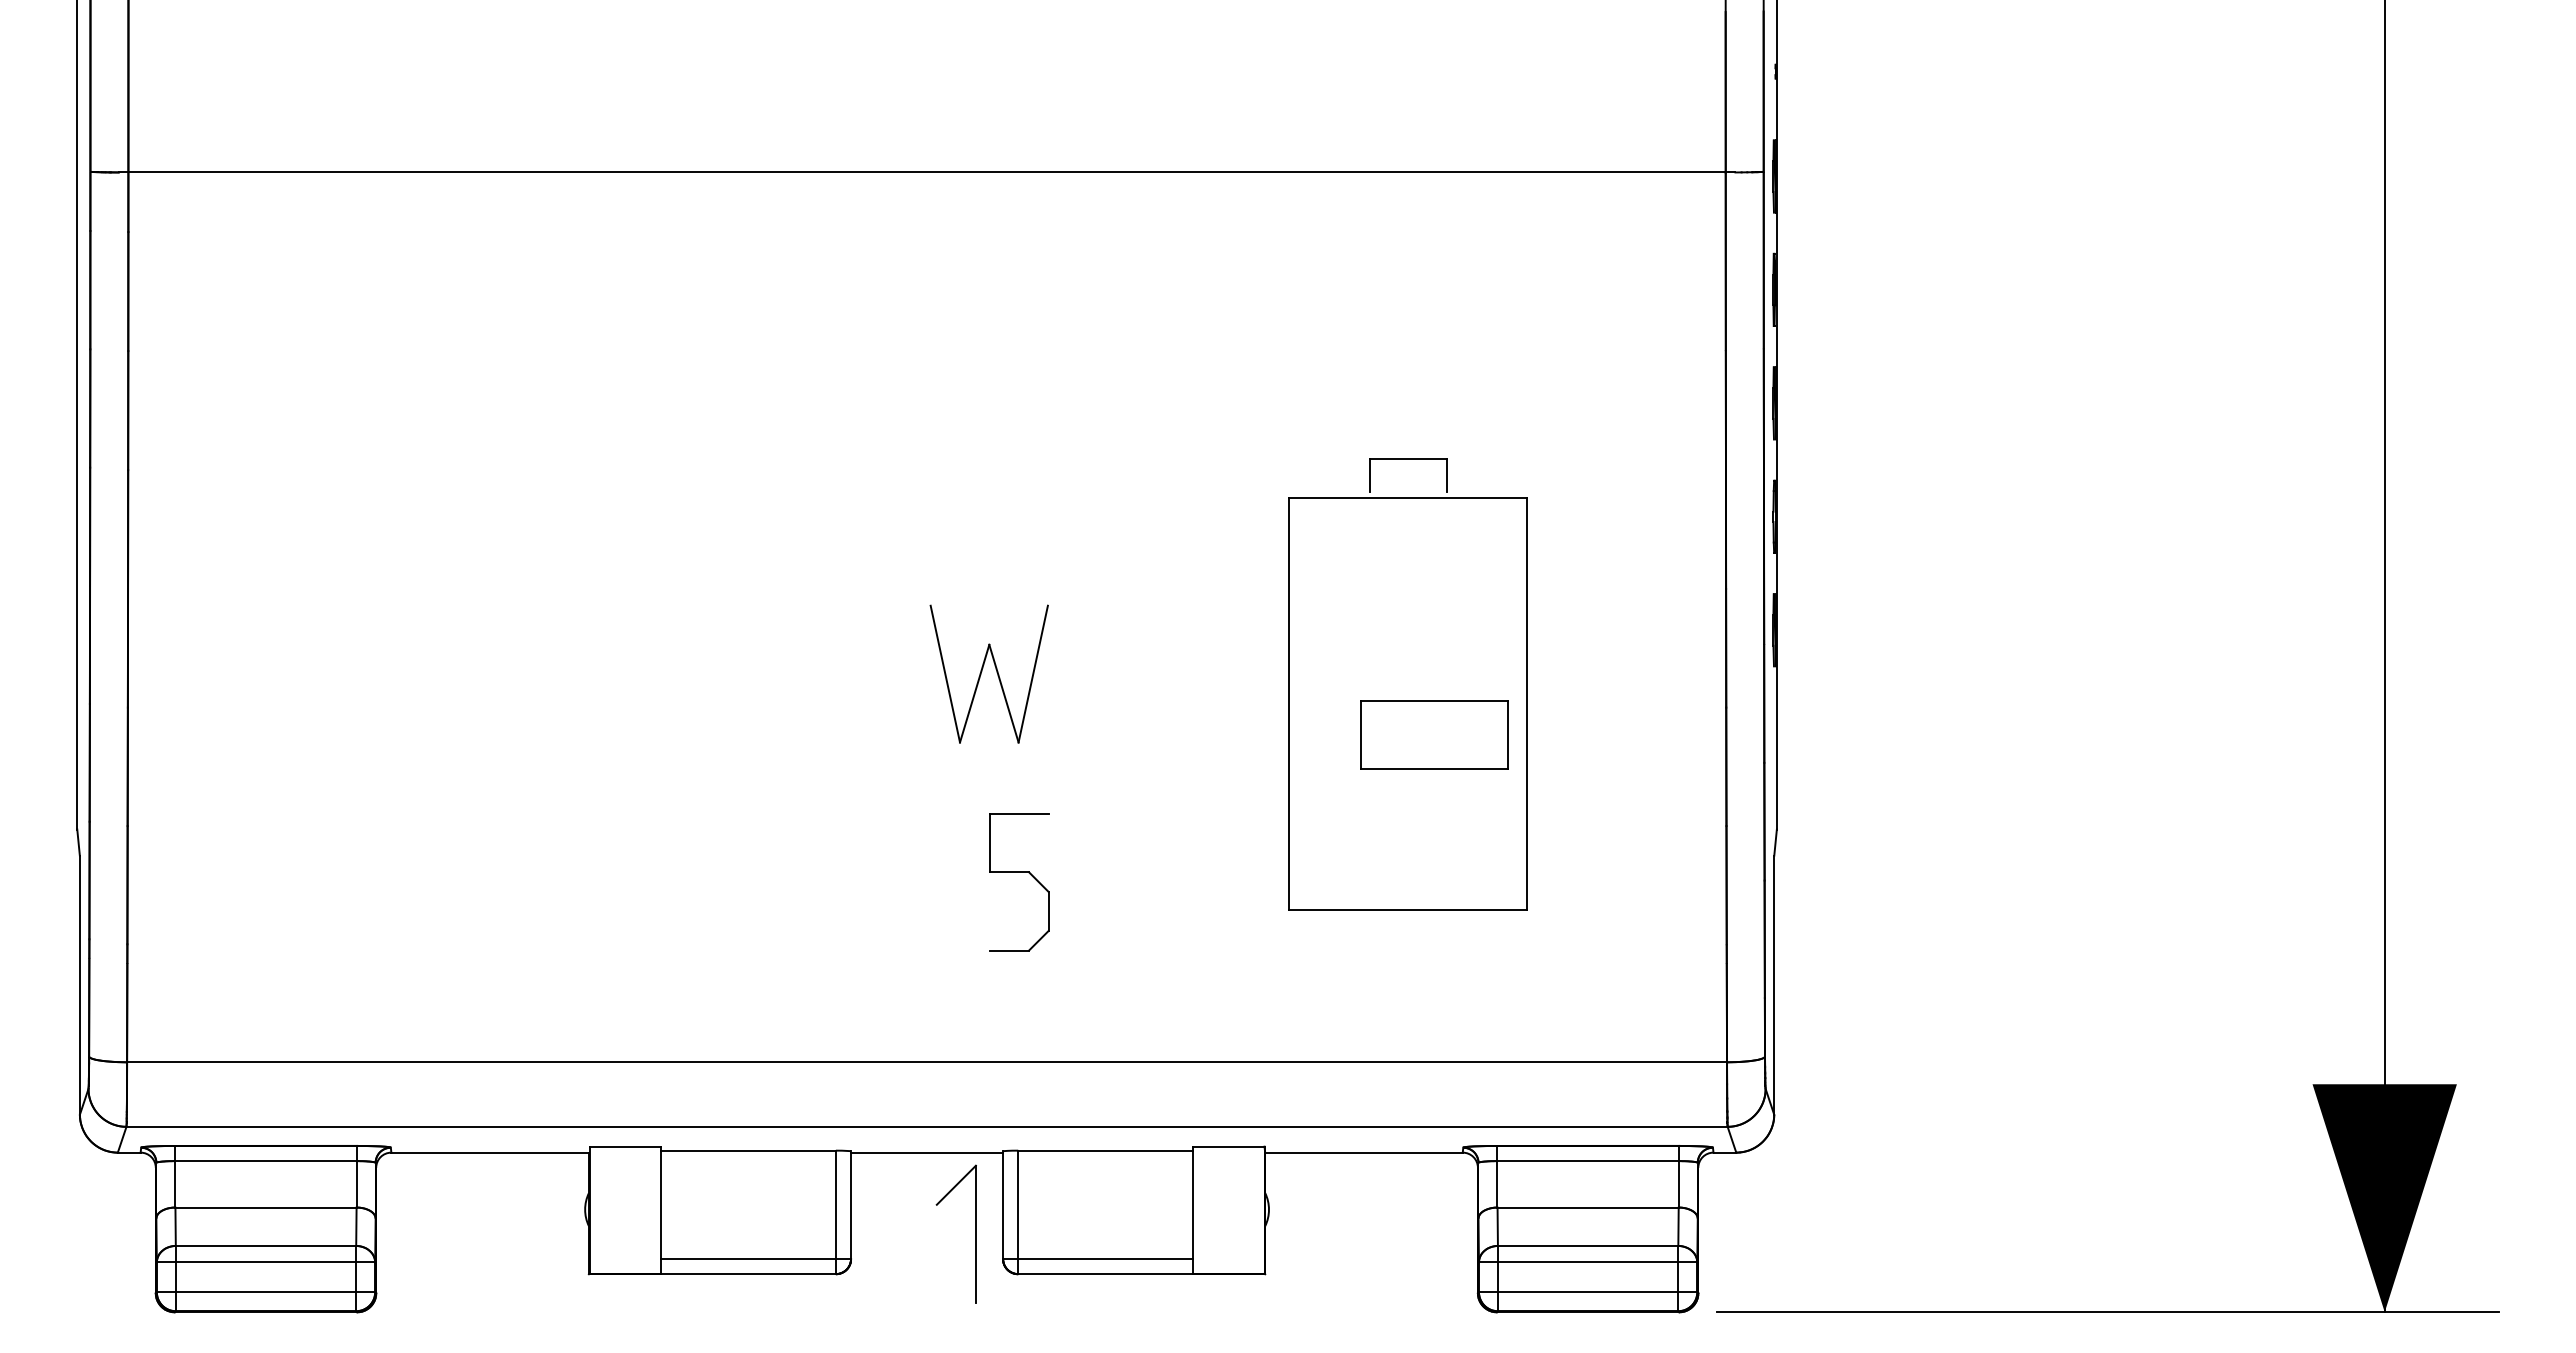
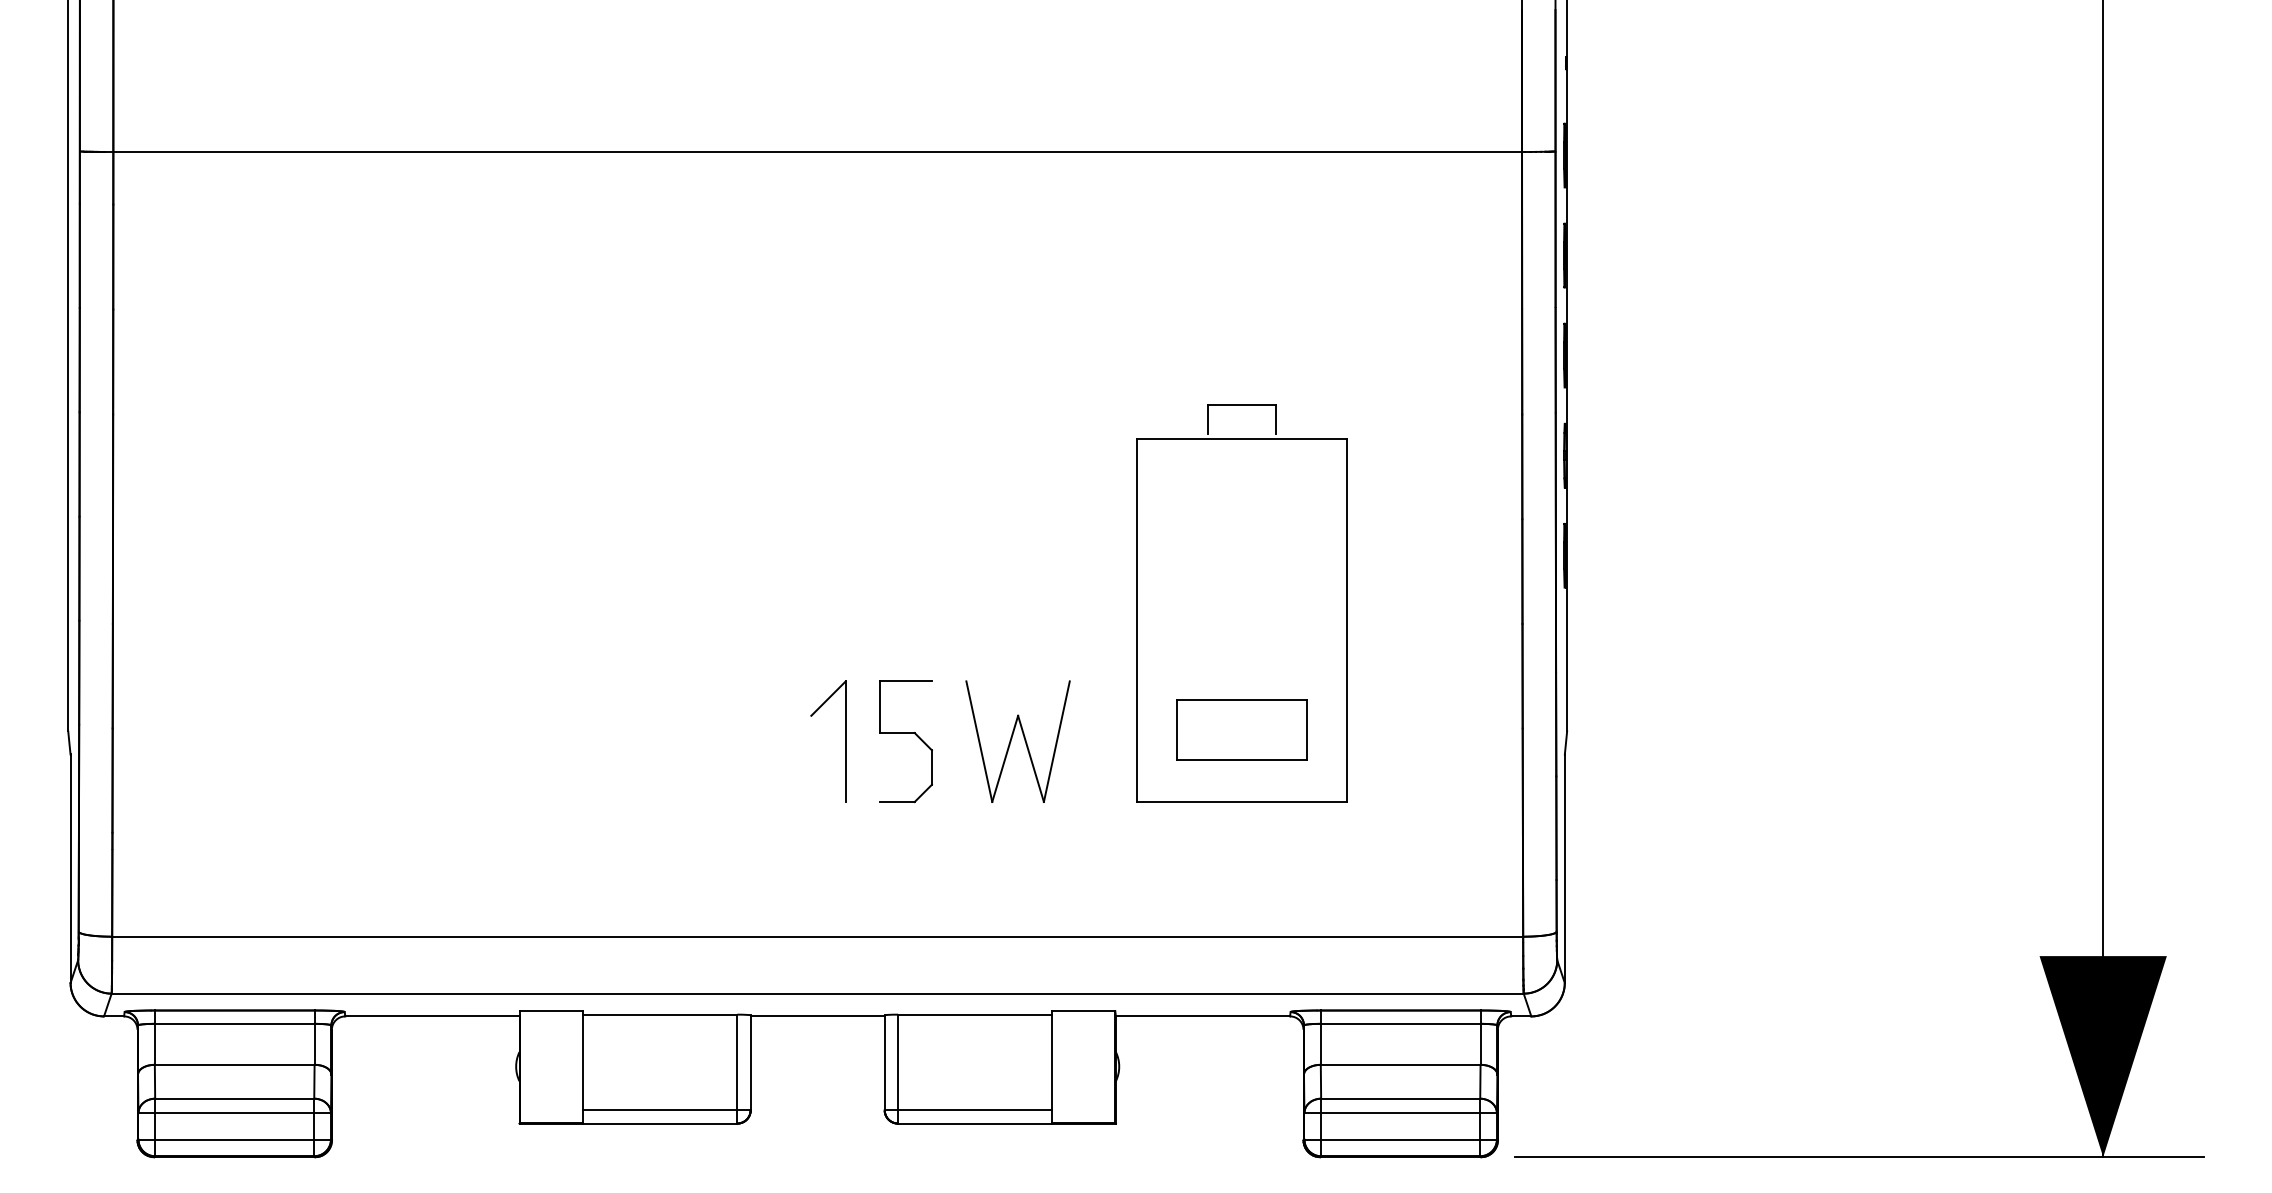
part: (982, 671) -> (1012, 739), moved
part: (1434, 734) -> (1242, 729), moved
part: (1019, 872) -> (906, 733), moved
part: (975, 1233) -> (845, 741), moved

